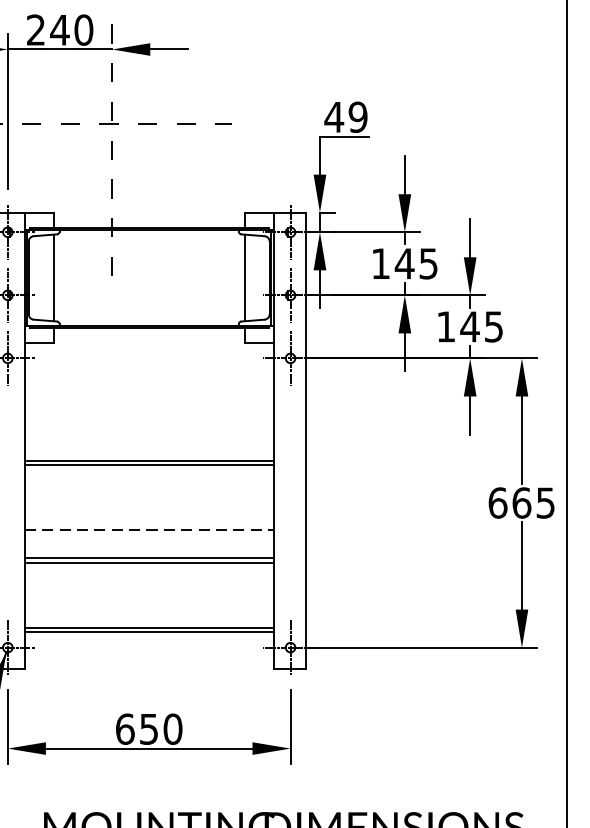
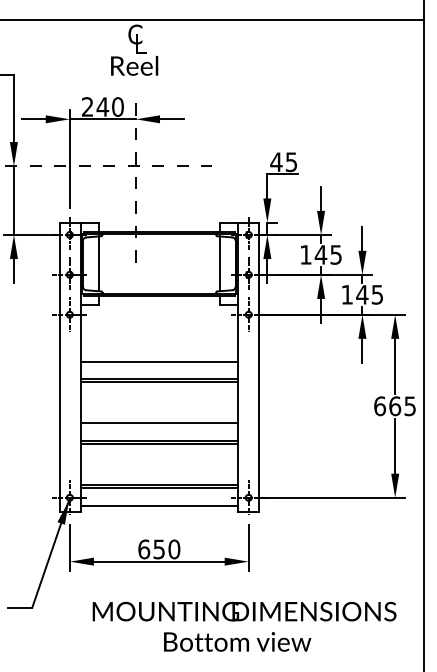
text: (358, 116) -> (291, 161), 49 -> 45
line: (149, 432) -> (159, 361), added
line: (149, 530) -> (159, 423), dashed -> solid
line: (149, 661) -> (159, 506), added

